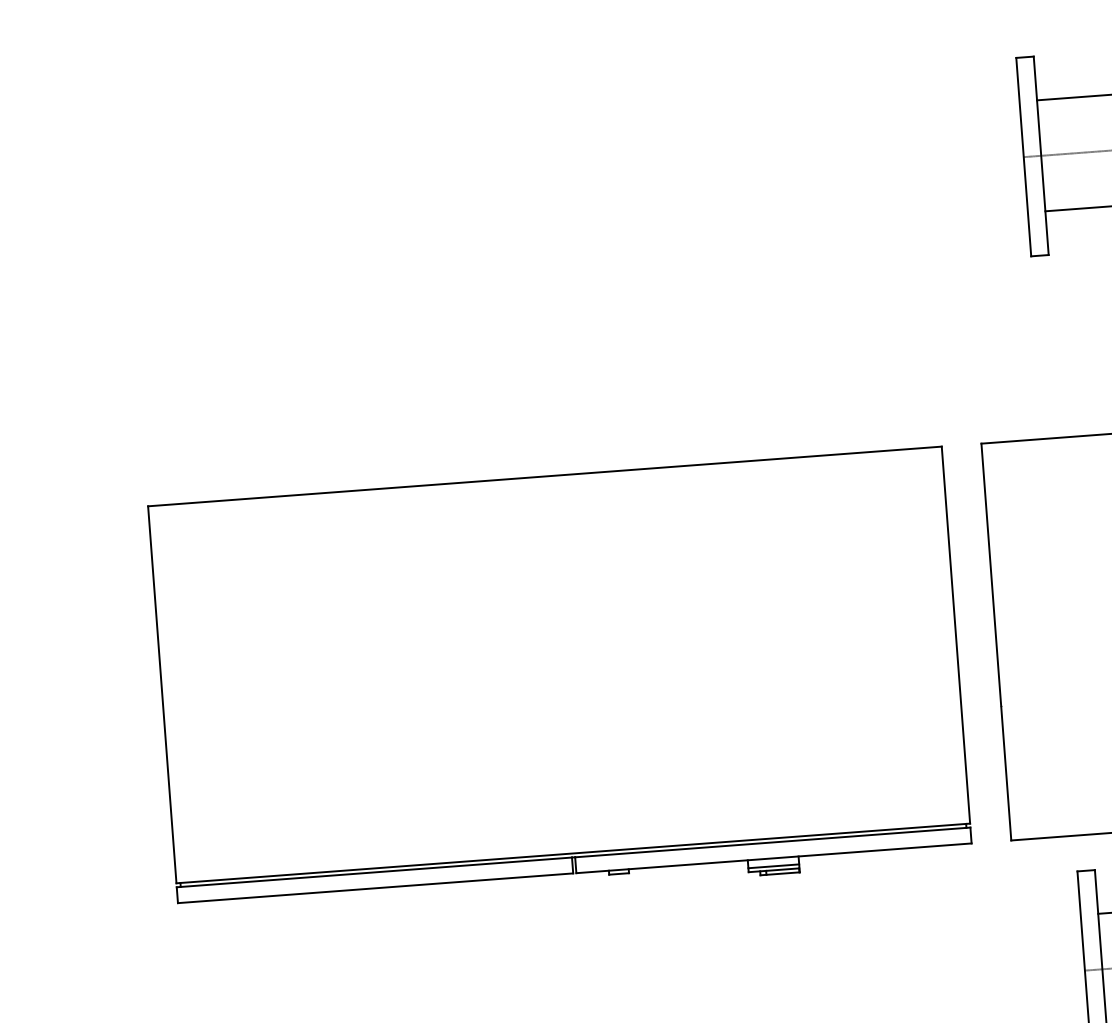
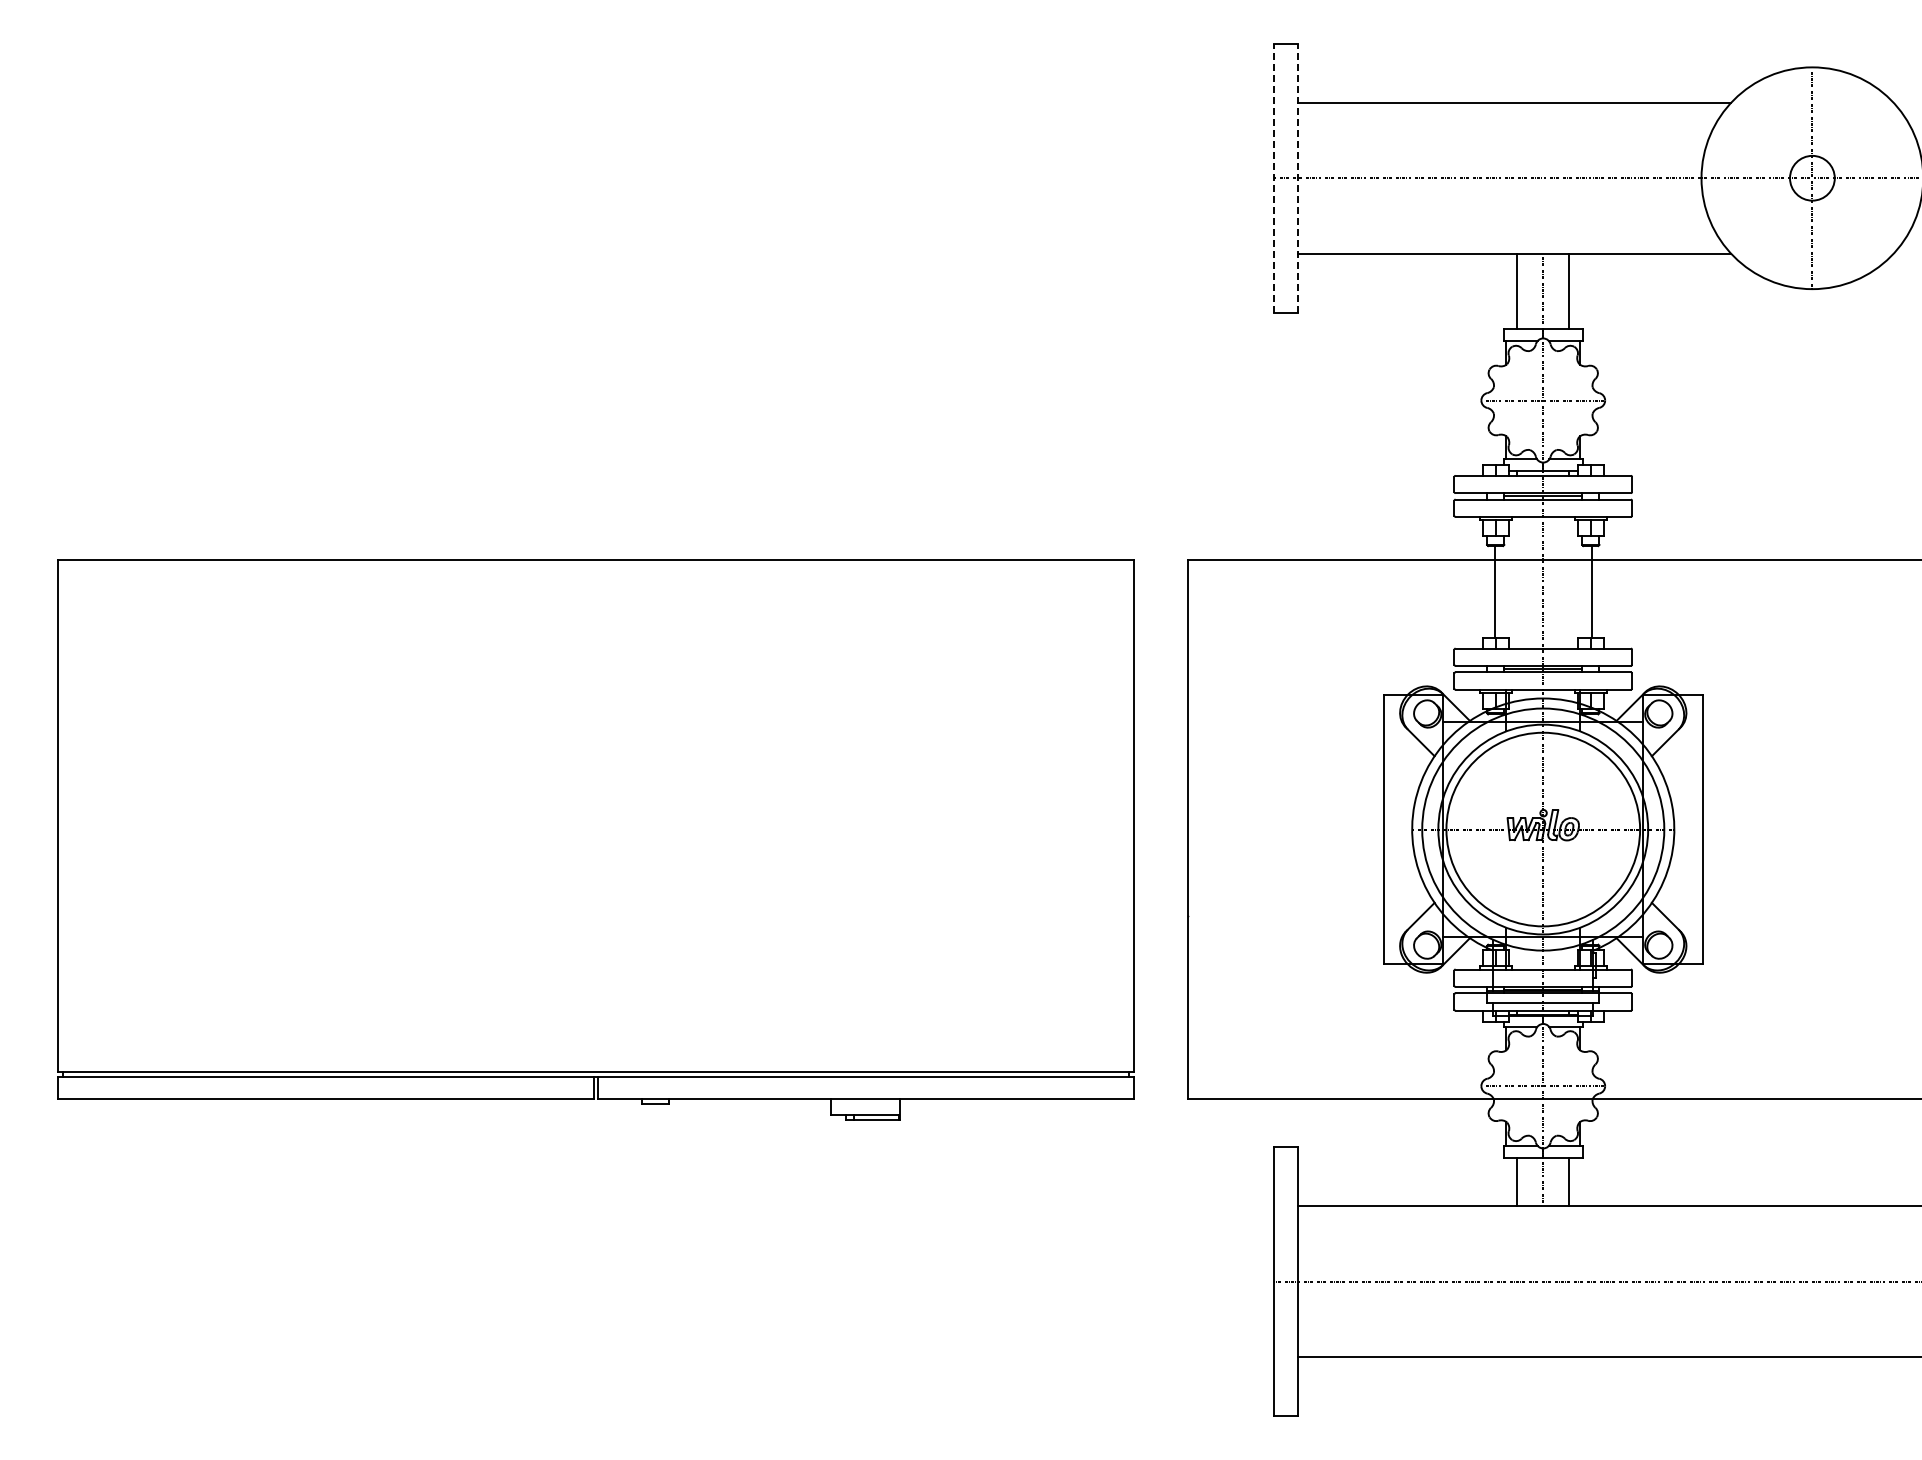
line: (1040, 156) -> (1297, 178), solid -> dashed
line: (1024, 157) -> (1274, 178), solid -> dashed
line: (773, 866) -> (864, 1109), removed

